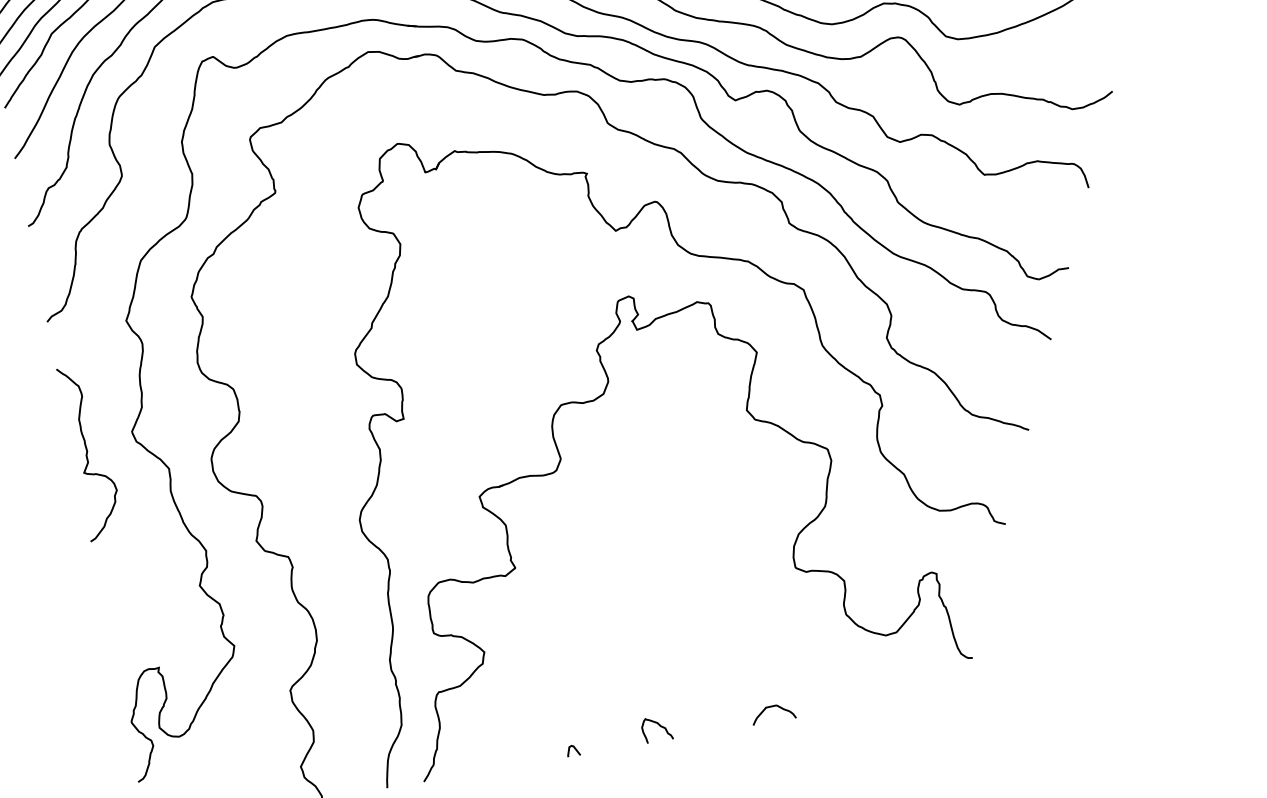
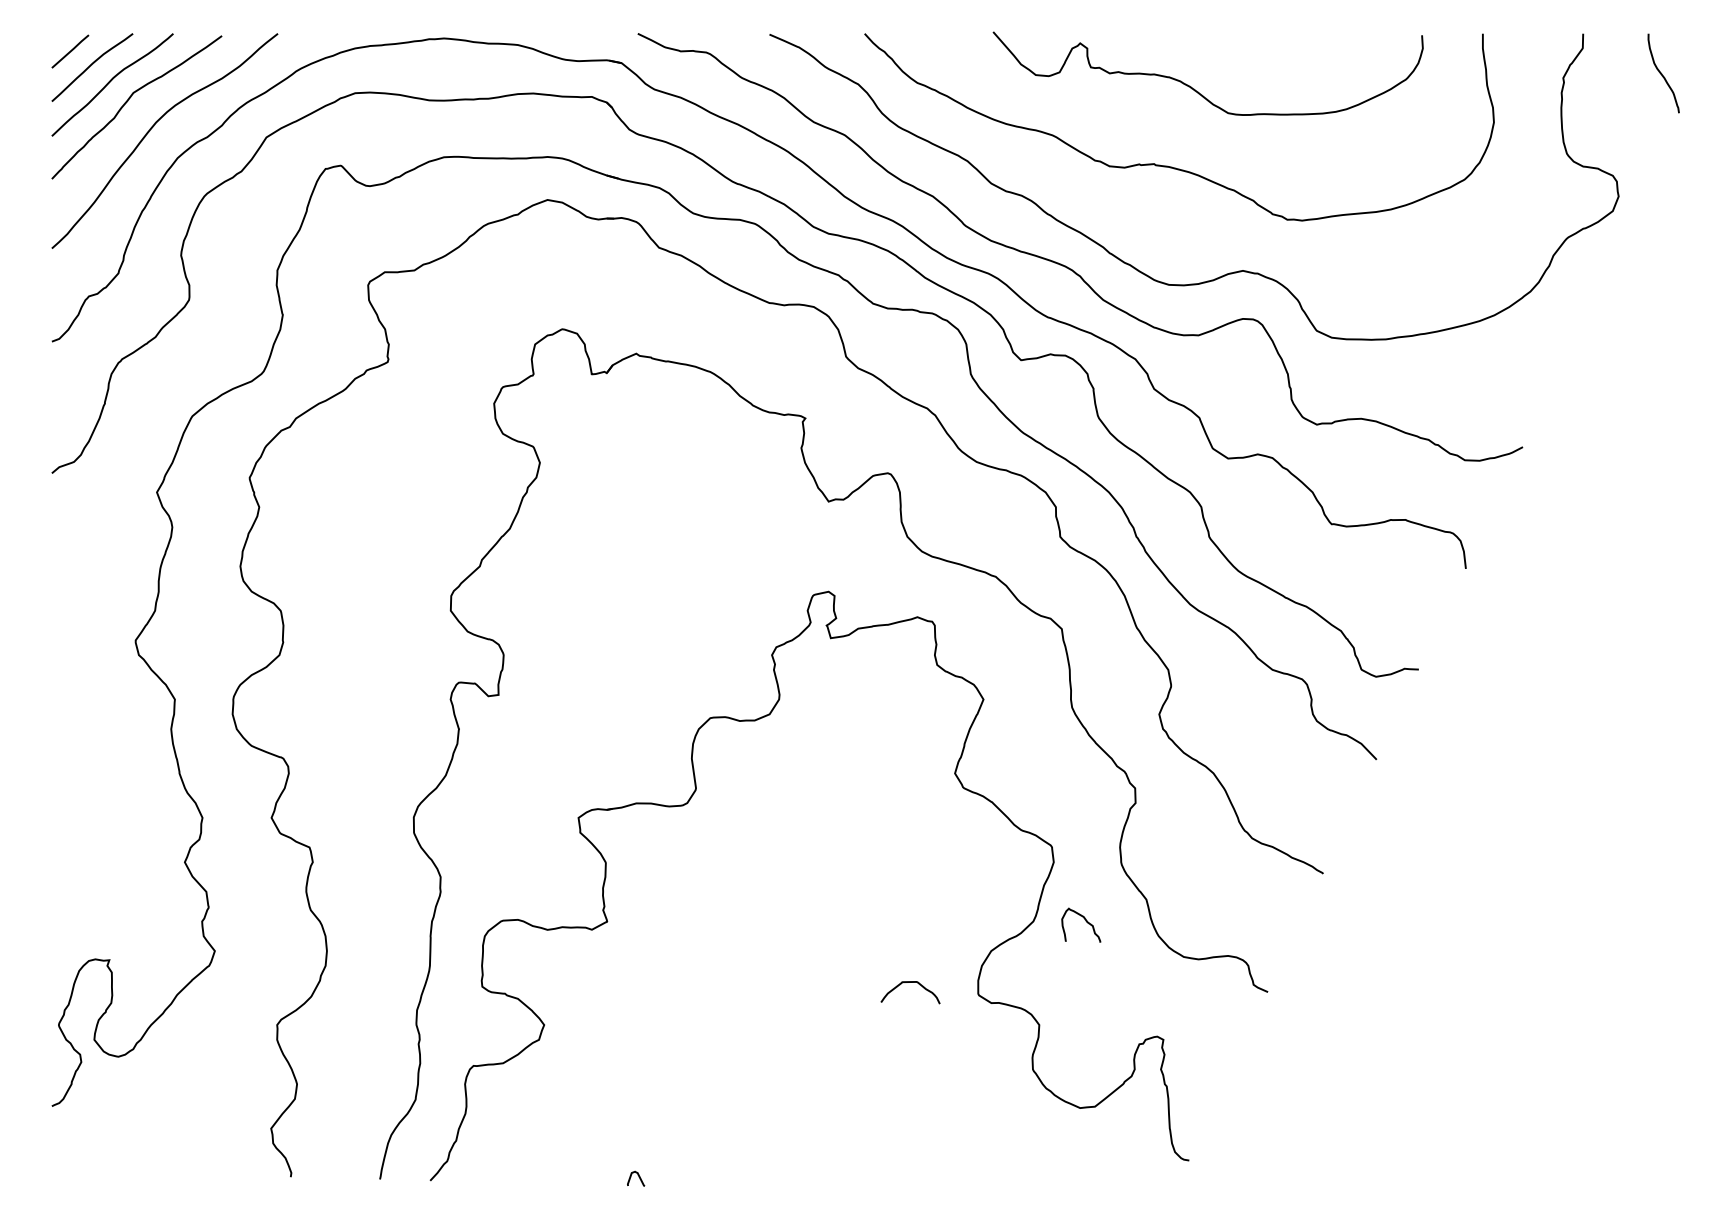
curve: (87, 452) -> (71, 656), removed
curve: (771, 706) -> (910, 982), moved
curve: (659, 726) -> (1085, 921), moved

